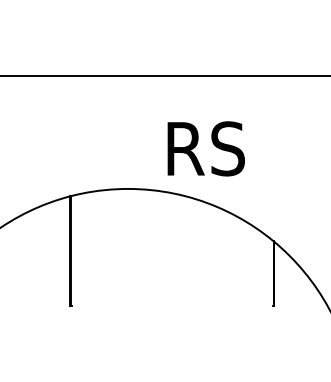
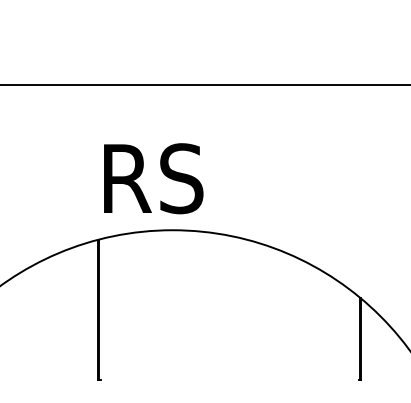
text: (205, 148) -> (152, 178), moved

